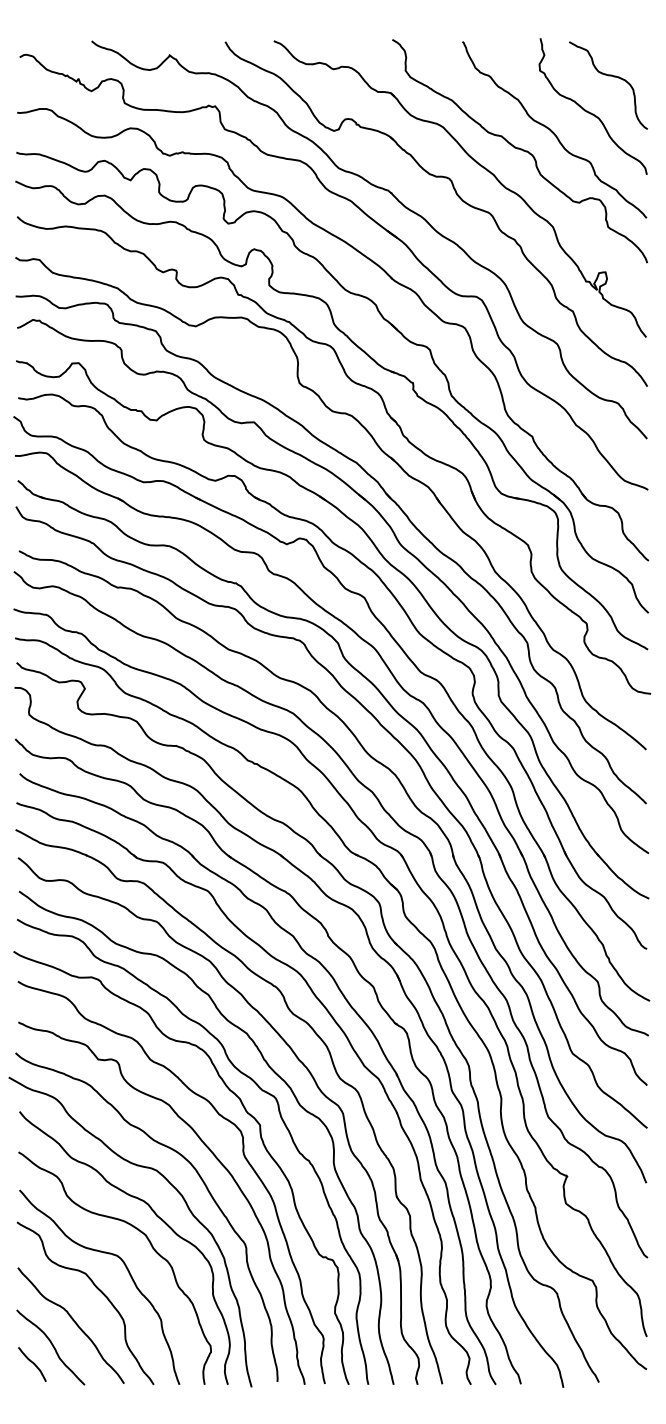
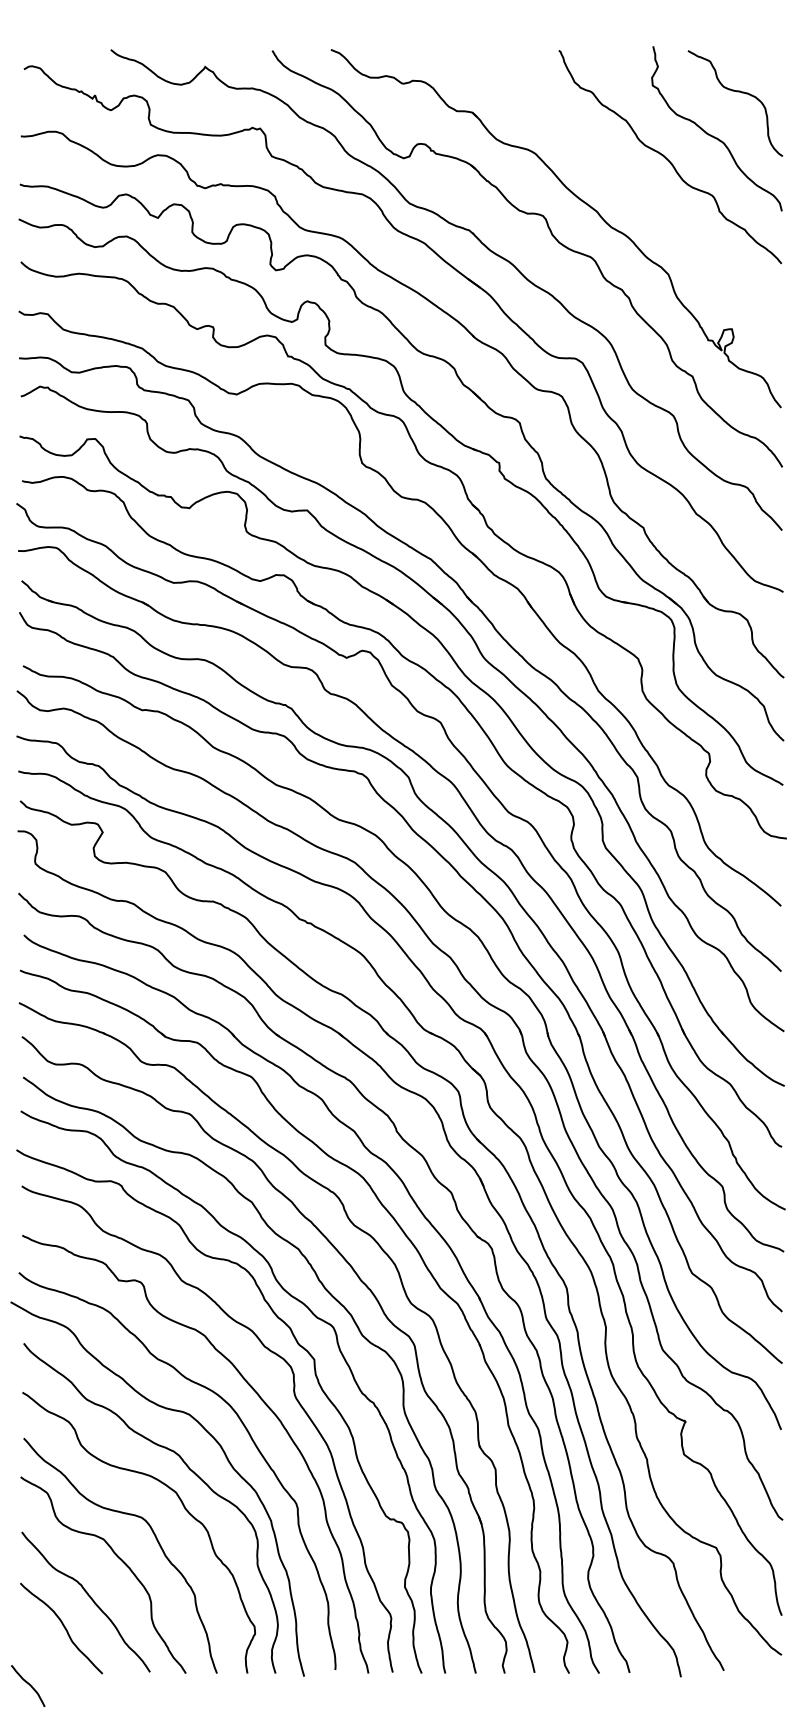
curve: (520, 150) -> (629, 181), removed
curve: (33, 1364) -> (29, 1685), moved

